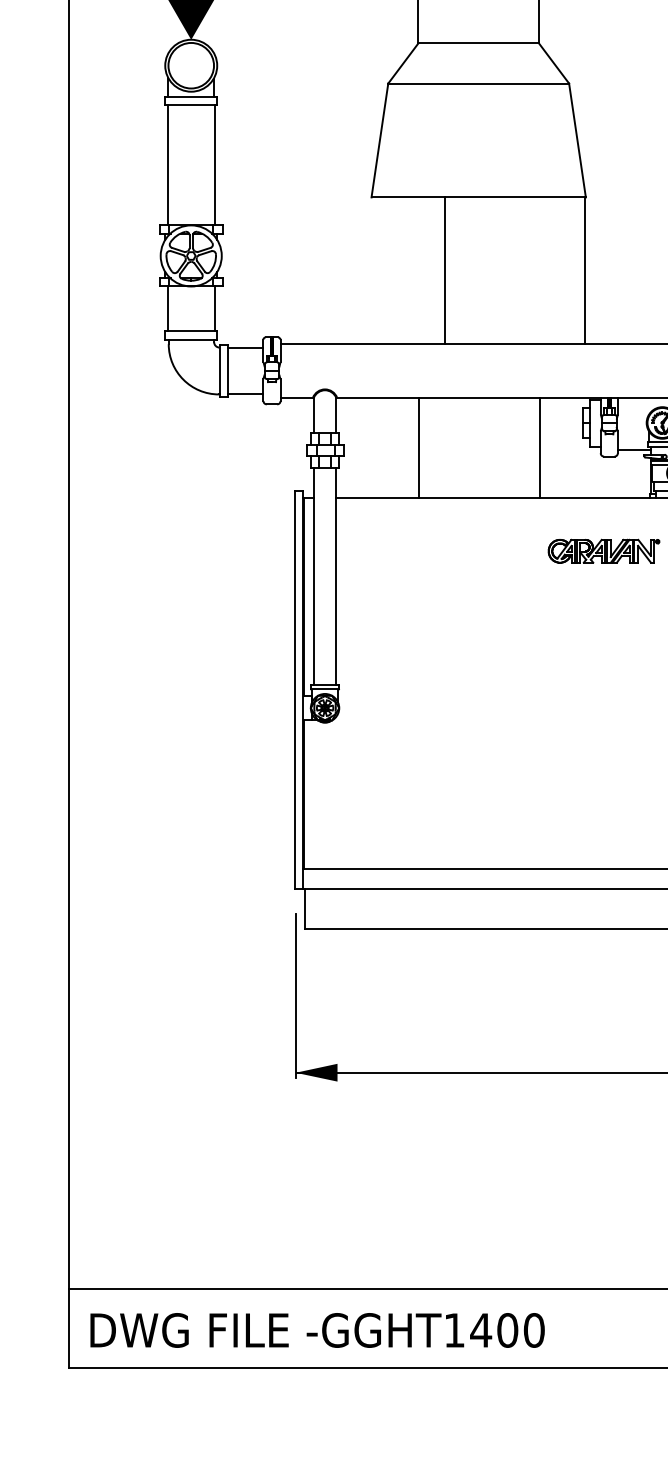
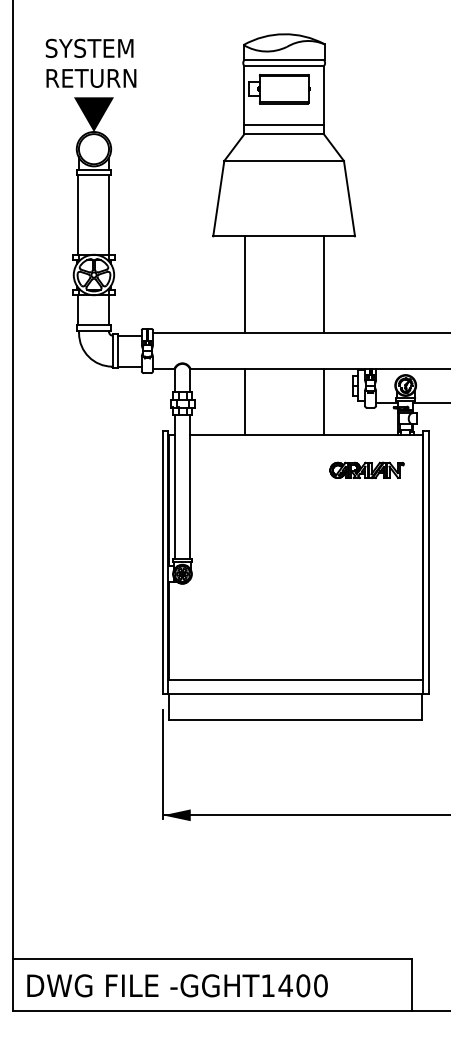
line: (479, 29) -> (284, 125), added
line: (444, 270) -> (244, 284), moved
line: (585, 270) -> (324, 284), moved

